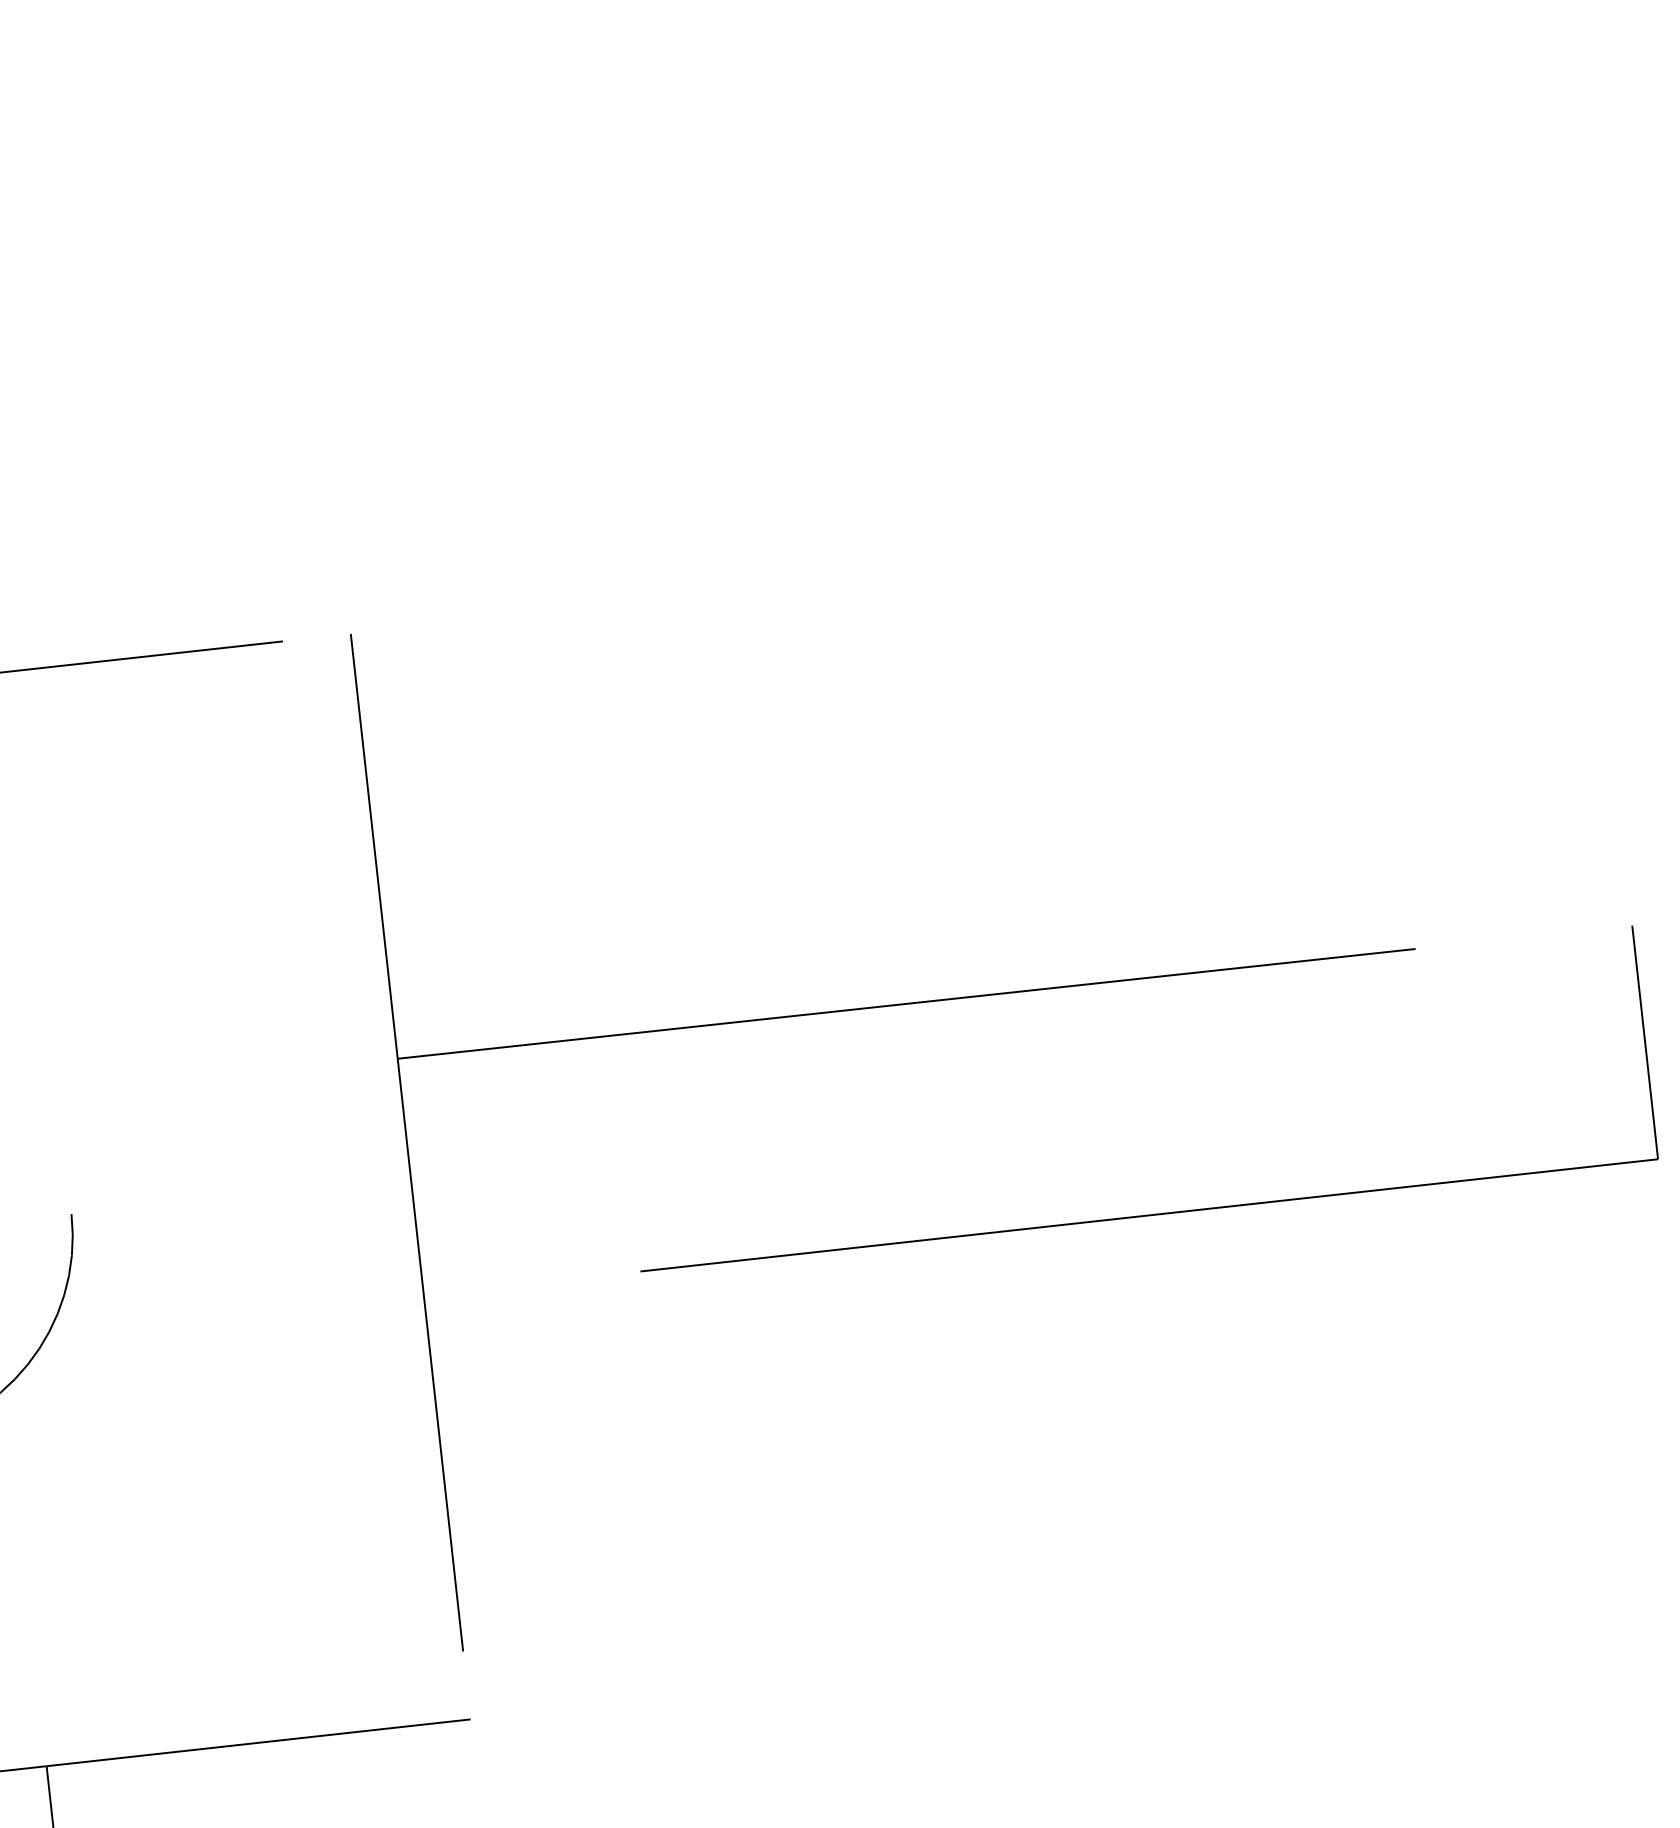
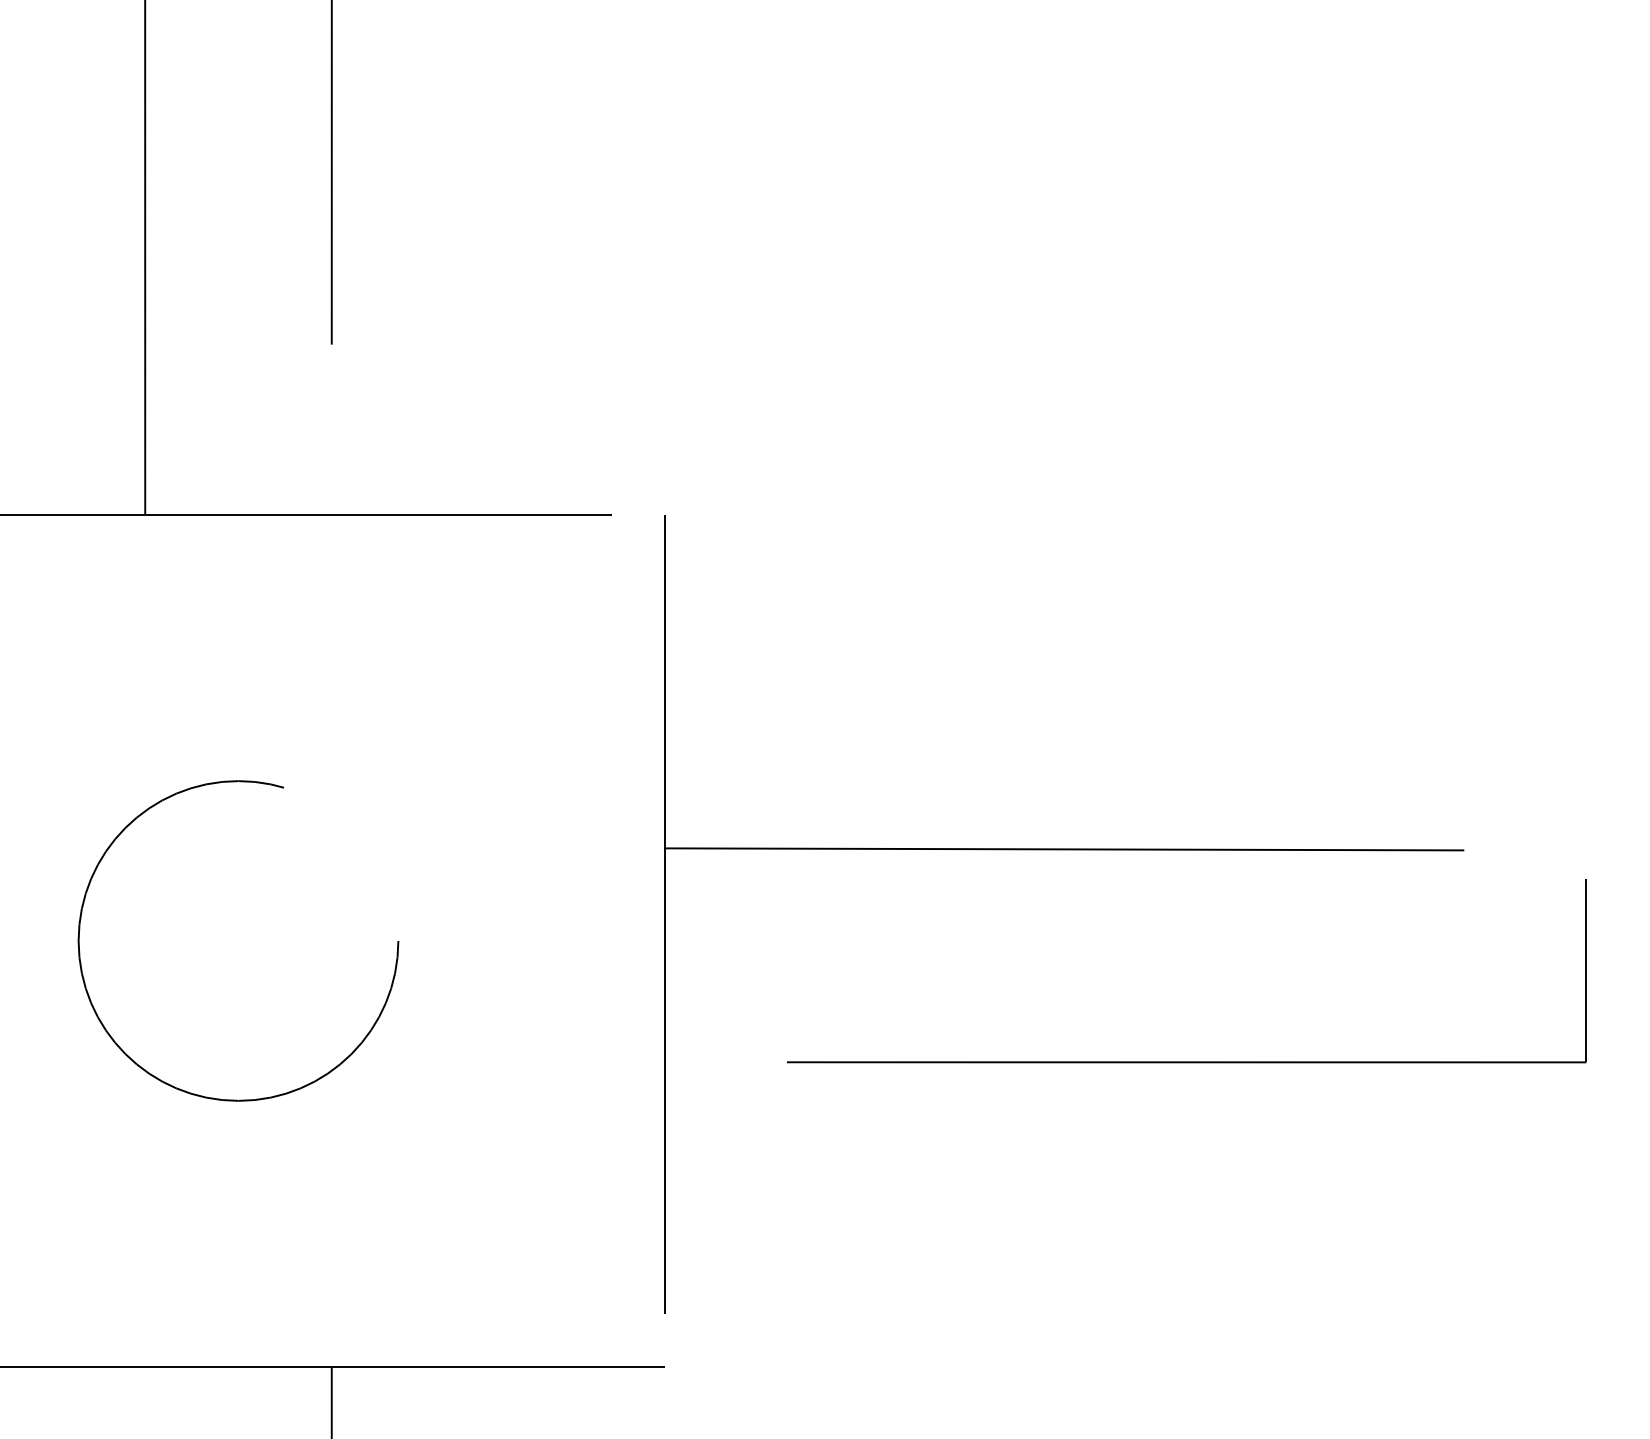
part: (1148, 1214) -> (1186, 1061), moved

